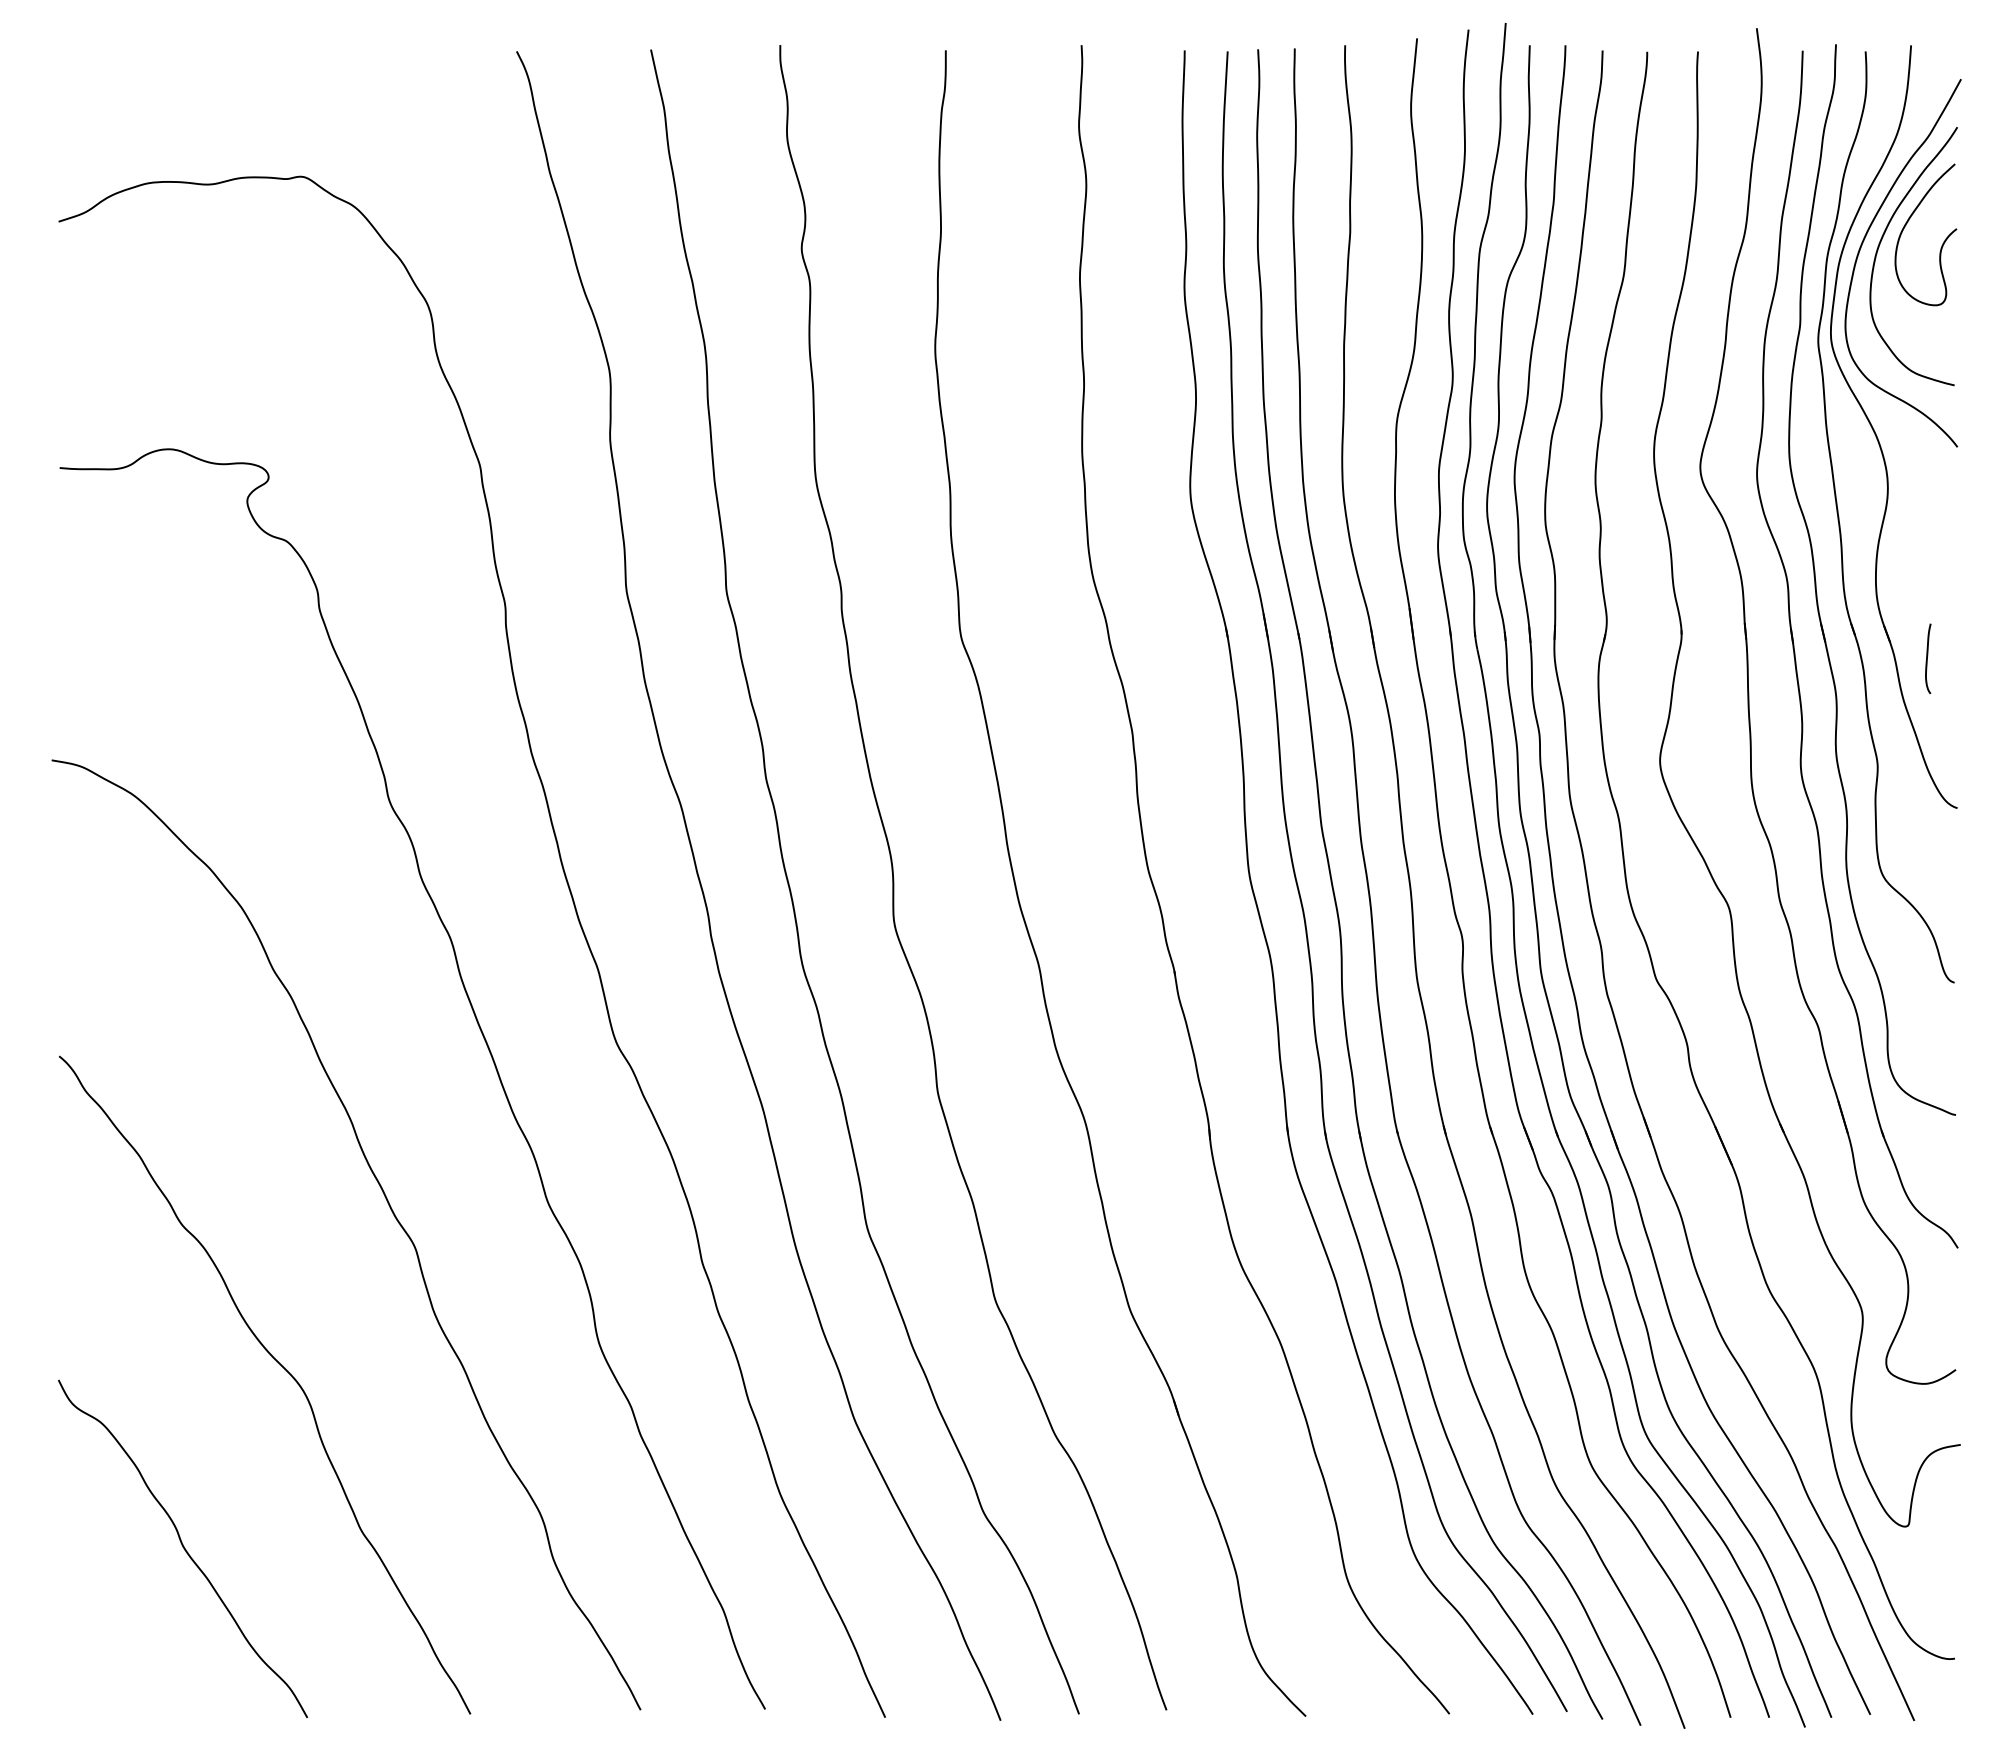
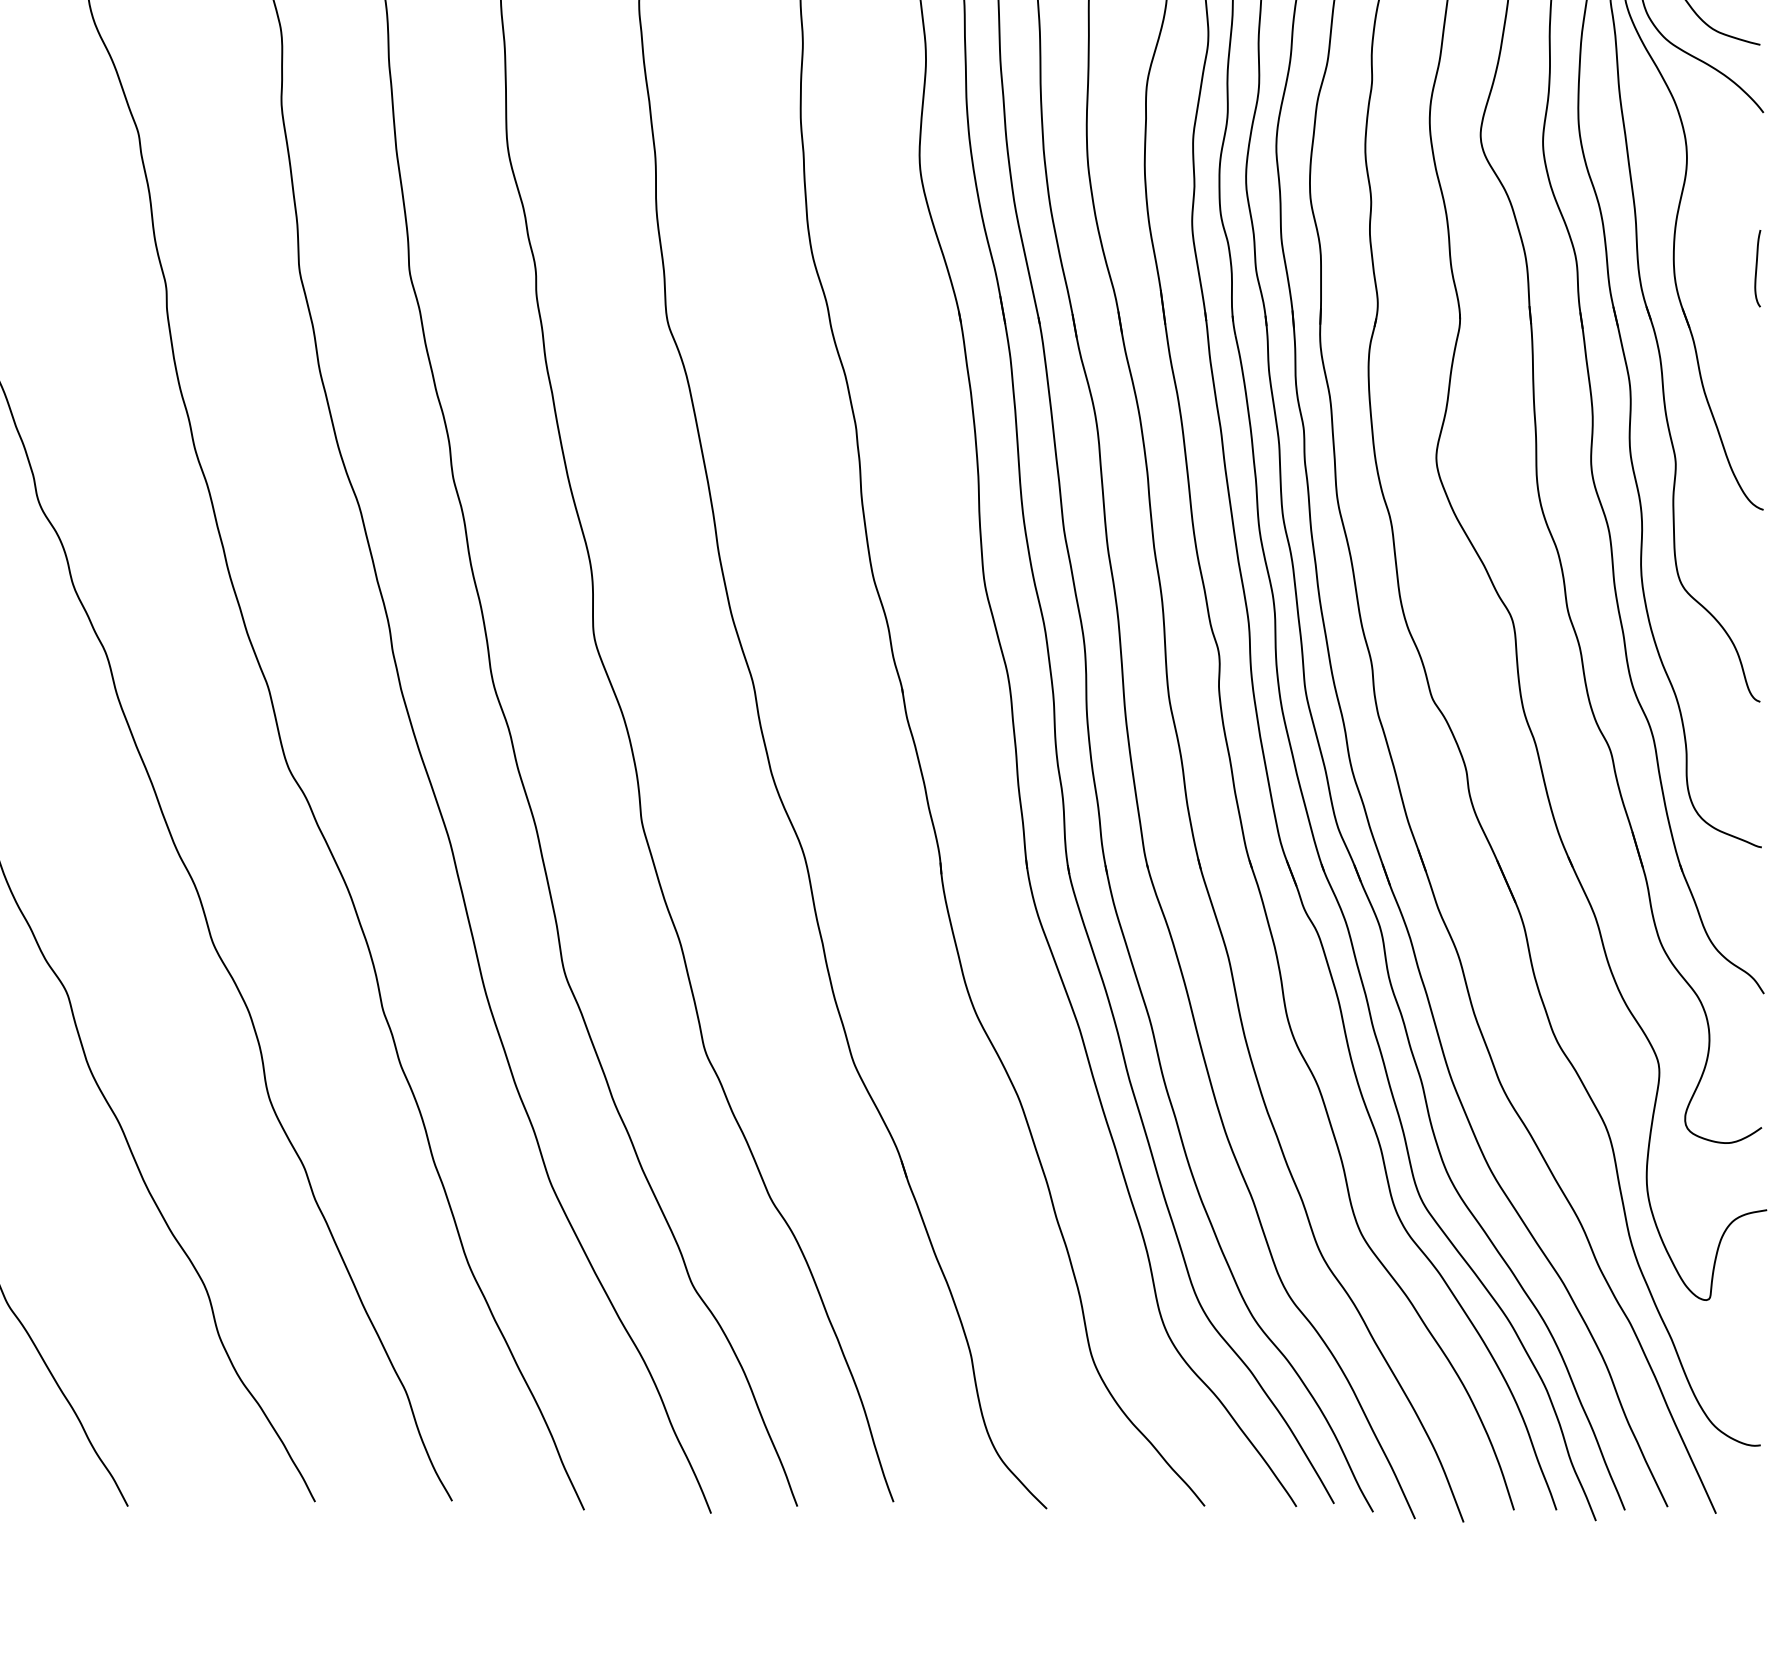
curve: (1927, 658) -> (1756, 268), moved

